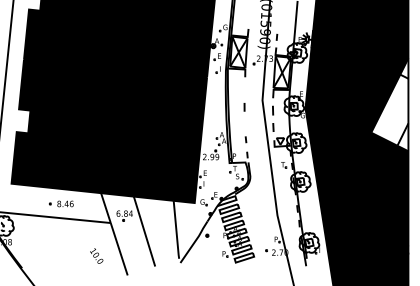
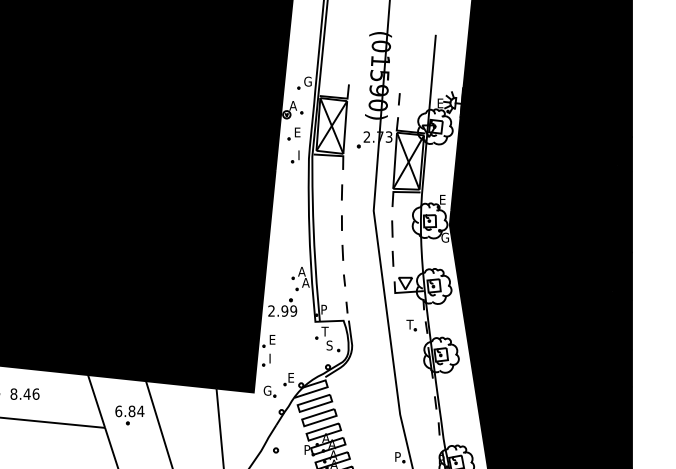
line: (244, 89) -> (341, 191), added
fill: (389, 104) -> (598, 218), added
line: (245, 123) -> (343, 251), added

